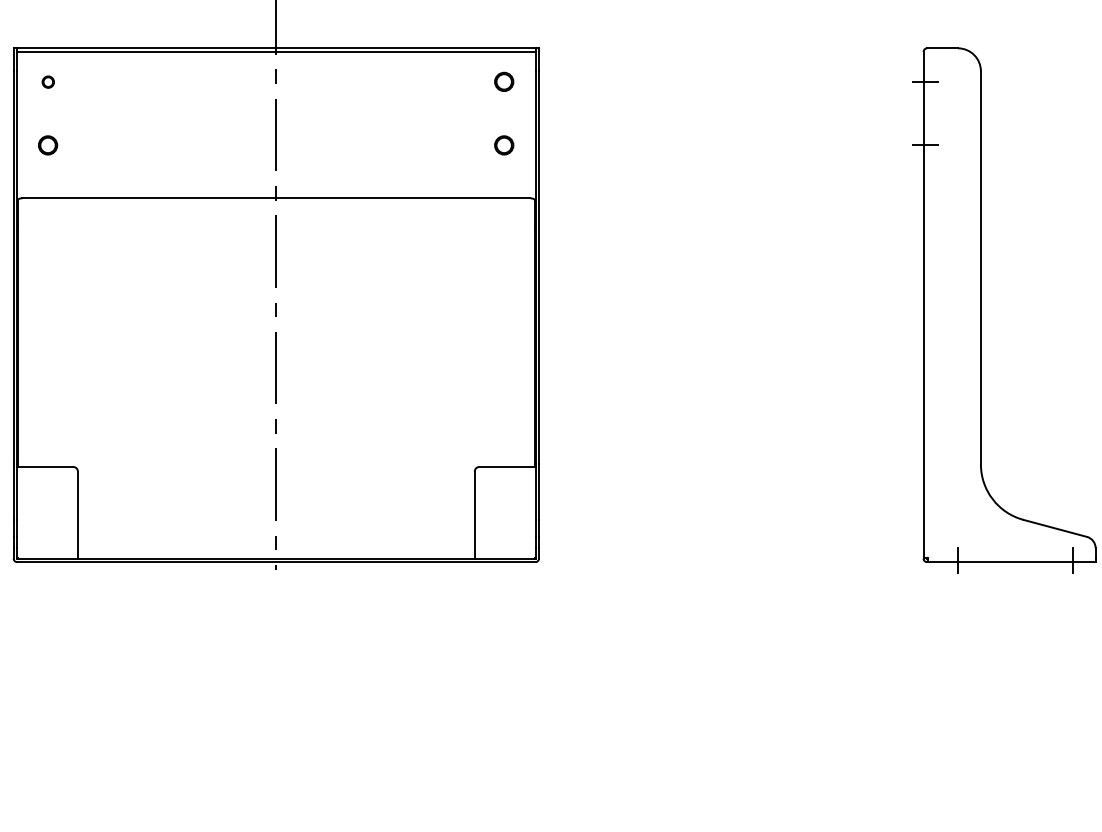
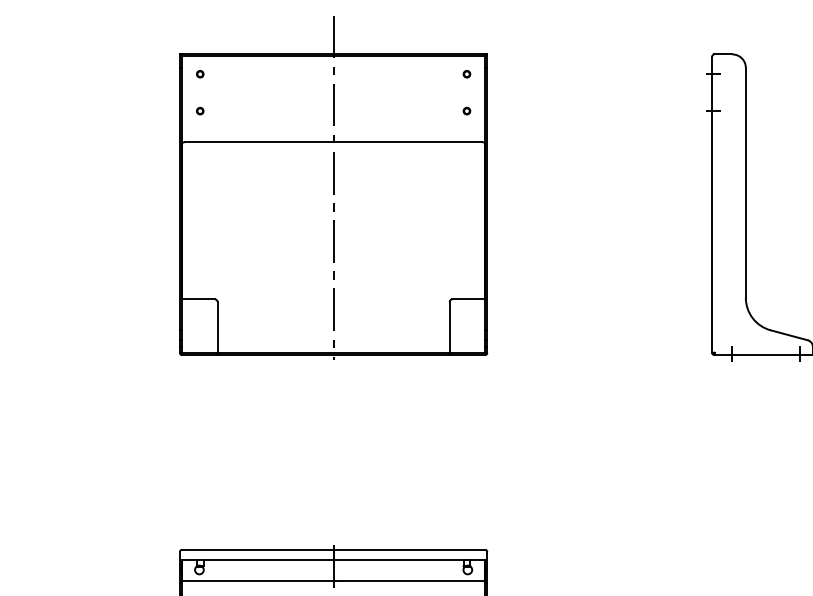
part: (503, 82) -> (466, 74), size x0.62
part: (48, 144) -> (200, 110), size x0.62
part: (503, 144) -> (466, 110), size x0.62

